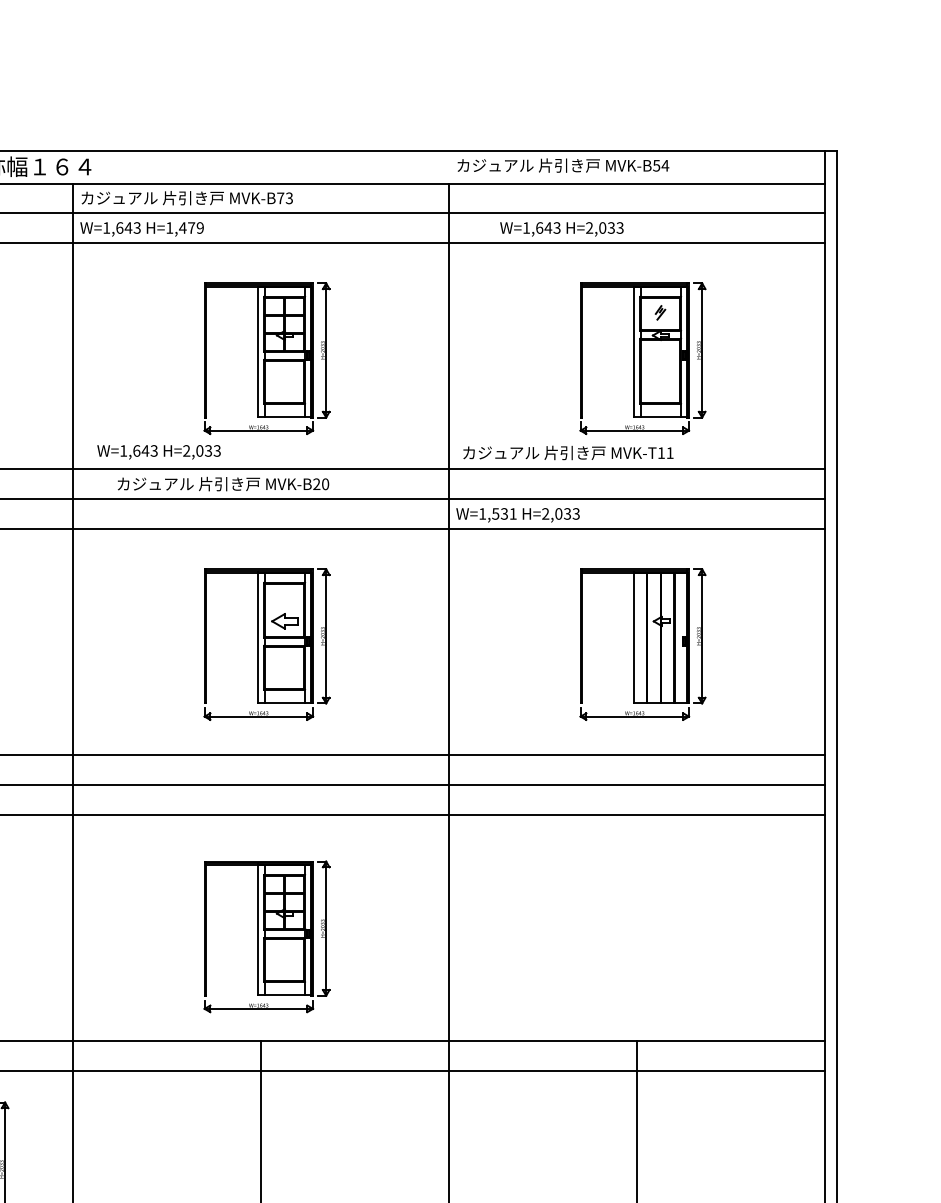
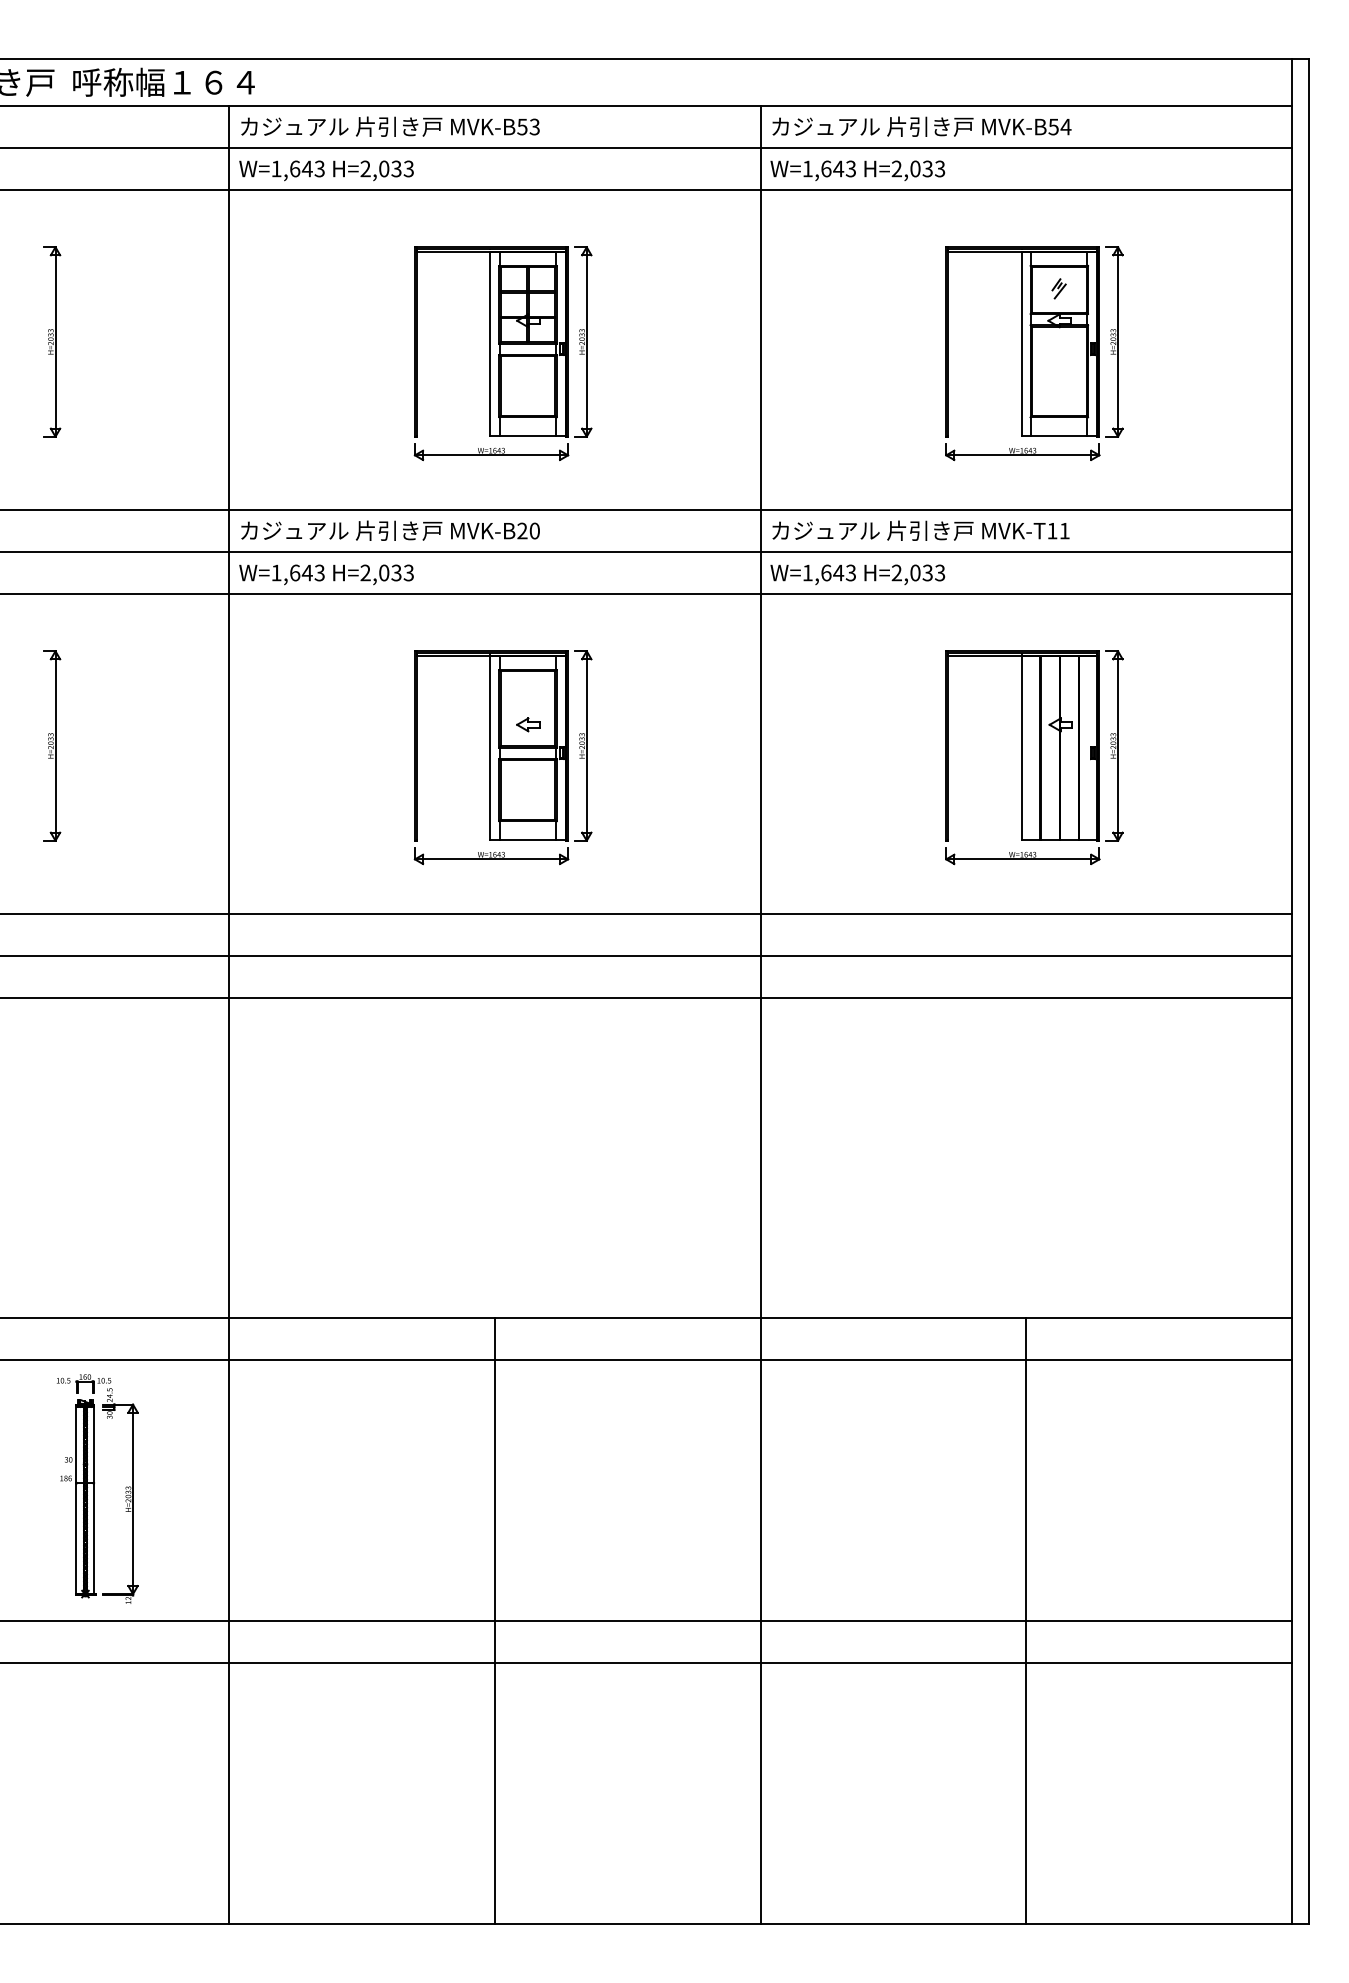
text: (563, 165) -> (921, 126), moved
text: (280, 198) -> (522, 127), MVK-B73 -> MVK-B53
text: (184, 227) -> (386, 168), H=1,479 -> H=2,033
text: (561, 229) -> (857, 170), moved
text: (159, 452) -> (326, 574), moved
text: (568, 452) -> (920, 530), moved
text: (223, 483) -> (390, 530), moved
text: (504, 513) -> (838, 572), W=1,531 -> W=1,643
part: (284, 621) -> (528, 724), size x0.62
part: (266, 936) -> (502, 1170), removed

